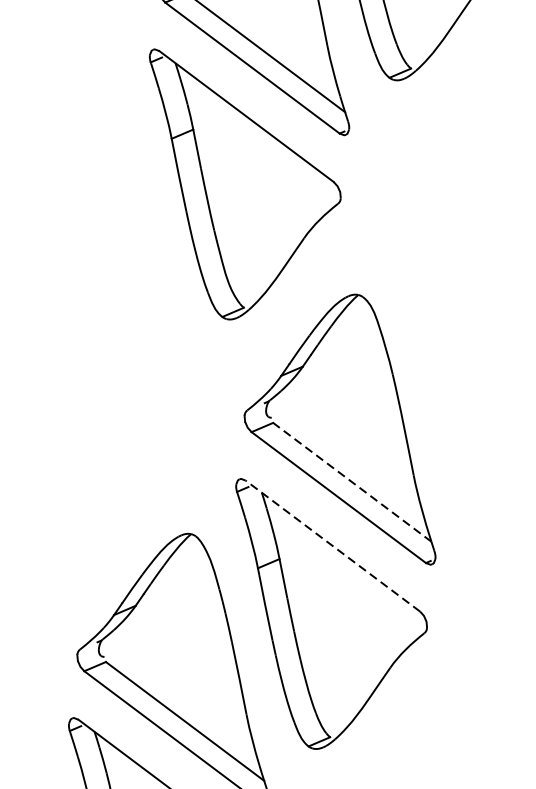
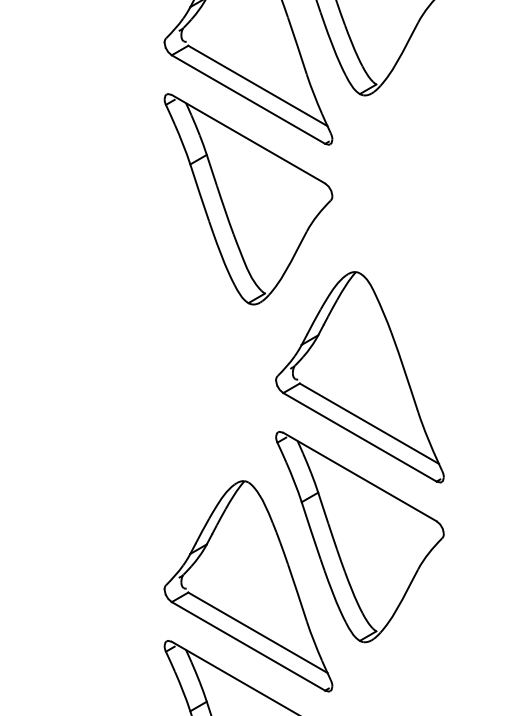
line: (351, 481) -> (368, 423), dashed -> solid
line: (332, 546) -> (359, 477), dashed -> solid

